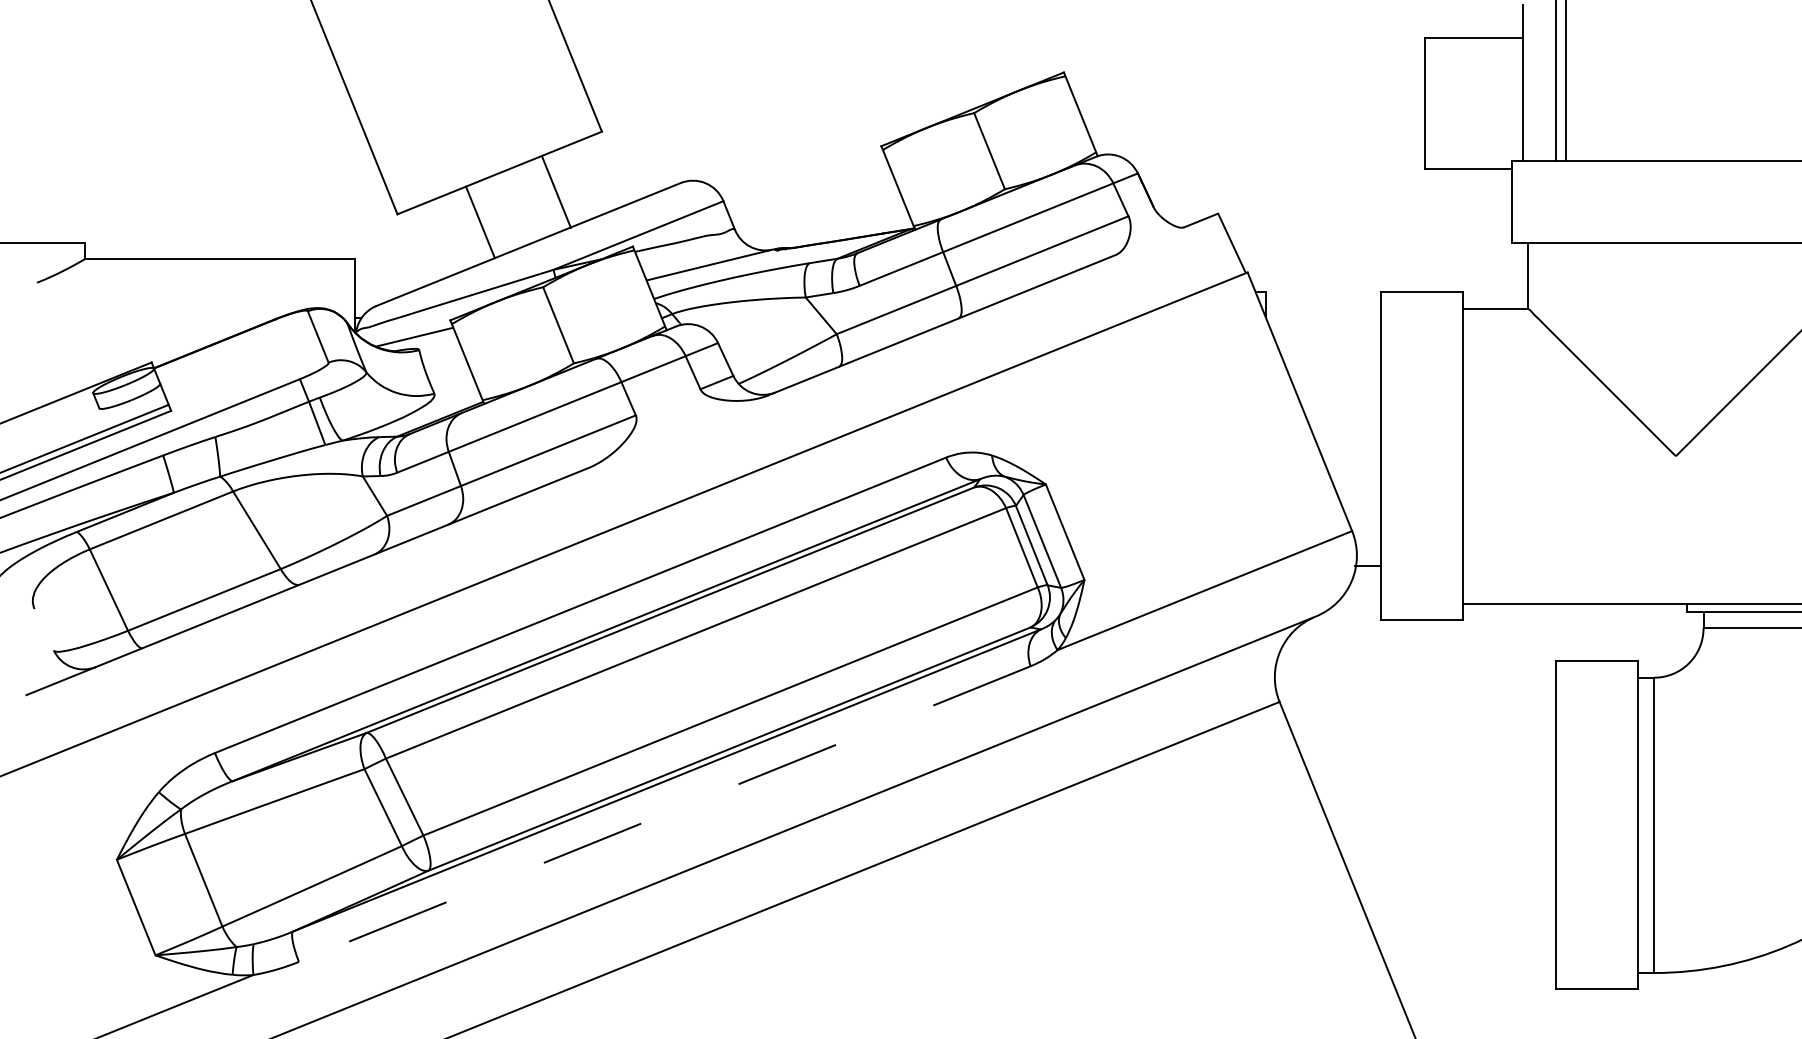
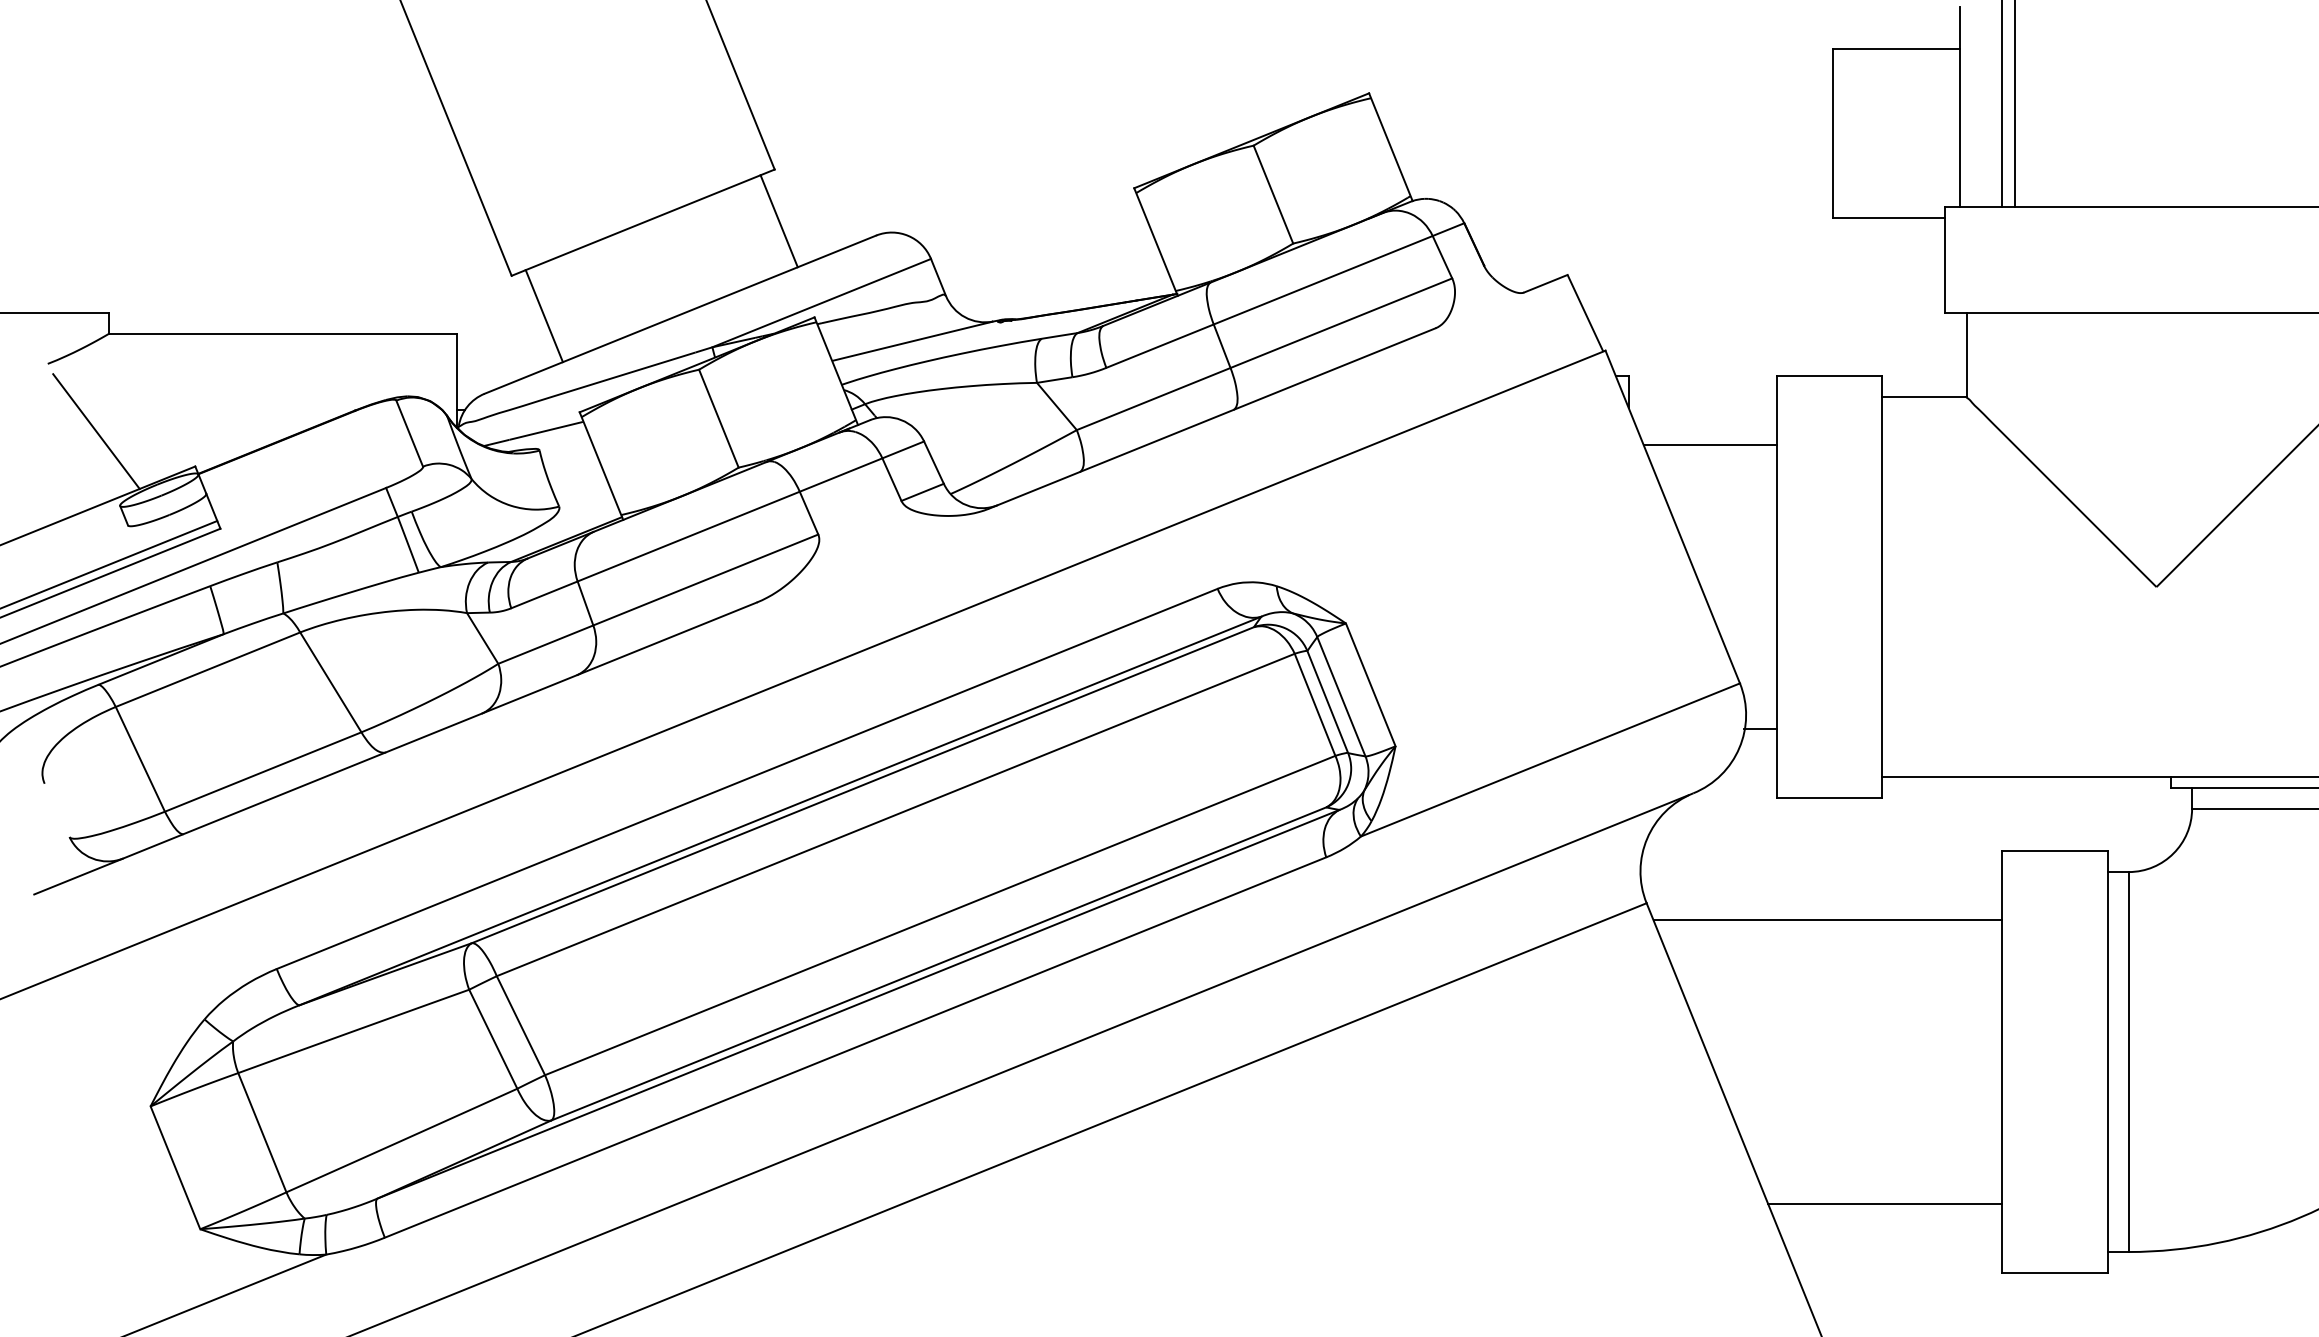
line: (555, 192) -> (778, 221), moved
line: (479, 222) -> (543, 316), moved
line: (74, 335) -> (96, 431), added
line: (1328, 346) -> (1709, 445), added
line: (1420, 715) -> (1827, 920), added
line: (664, 814) -> (855, 1047), dashed -> solid
line: (1465, 935) -> (1885, 1203), added

